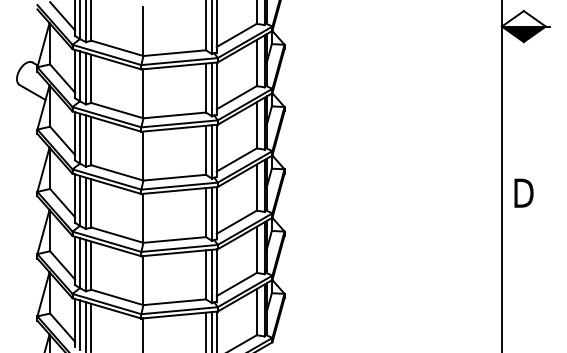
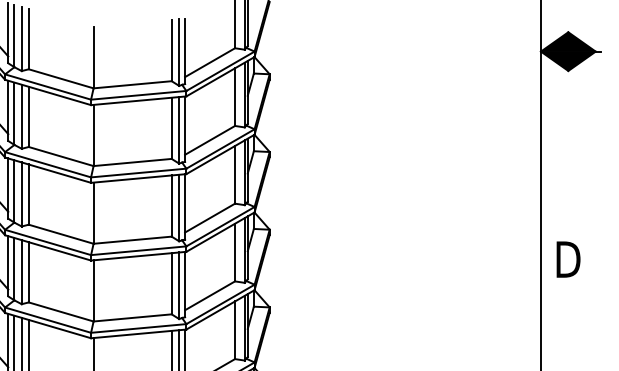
fill: (523, 18) -> (567, 41), added

